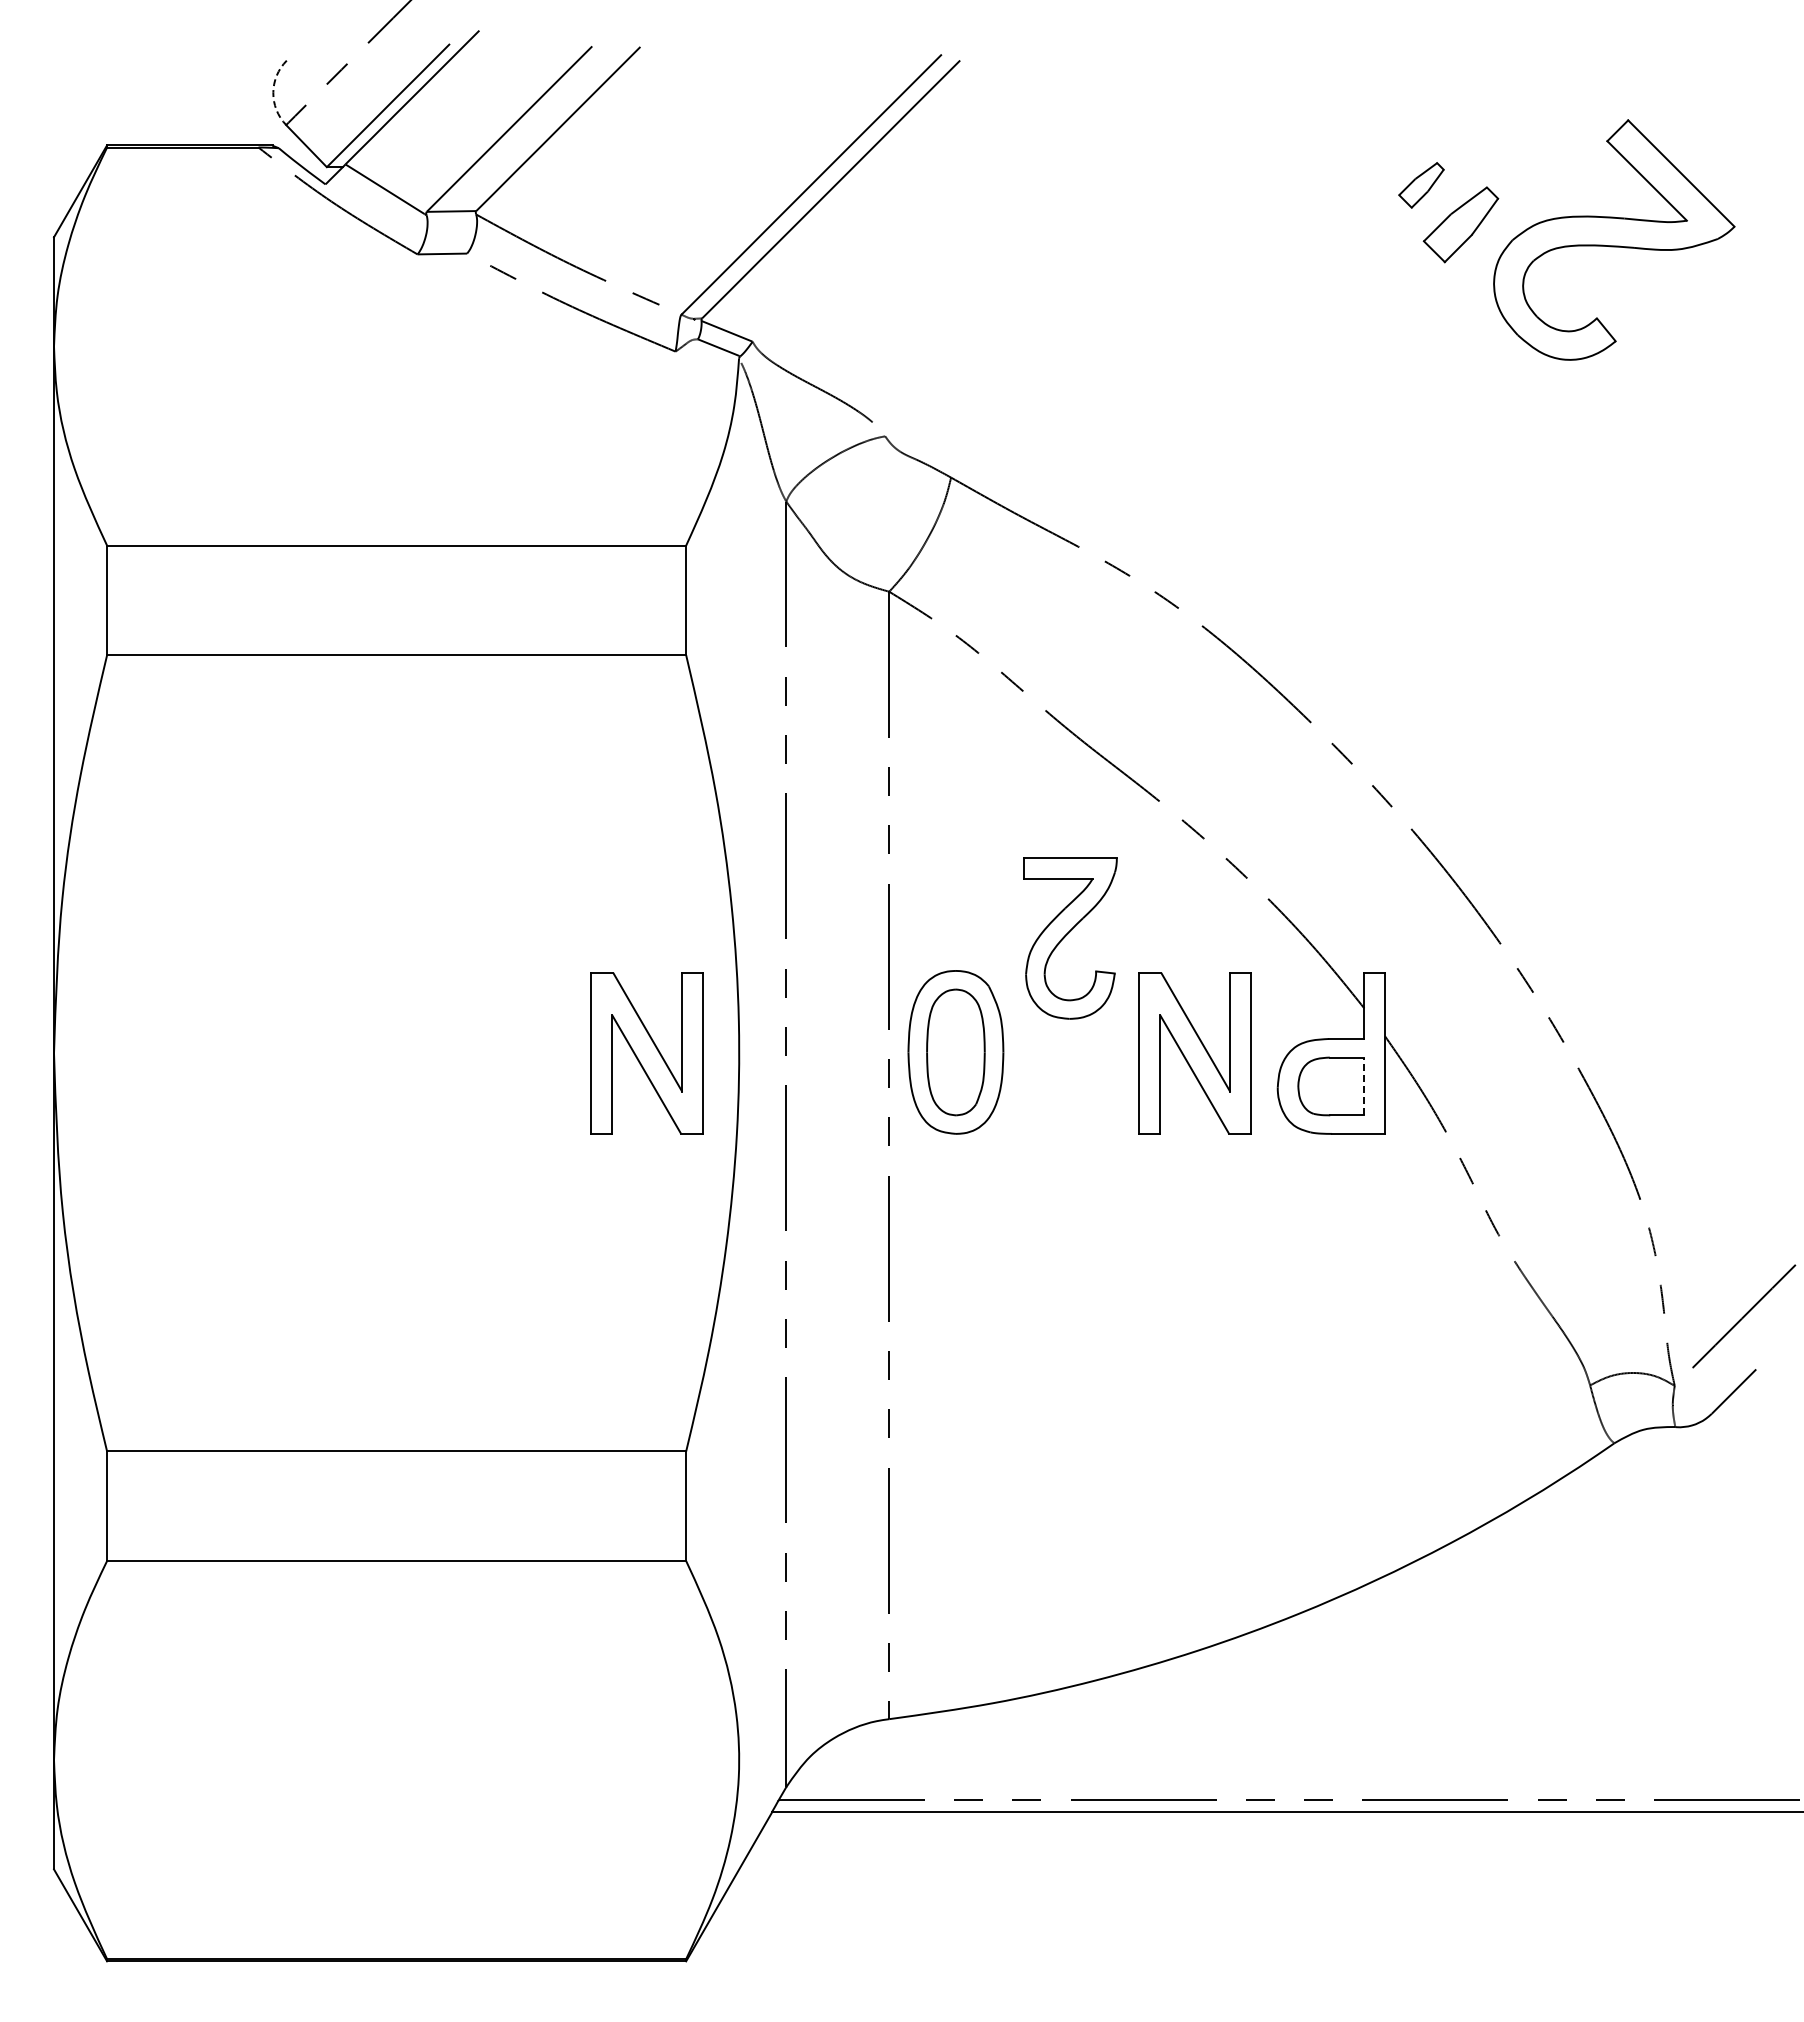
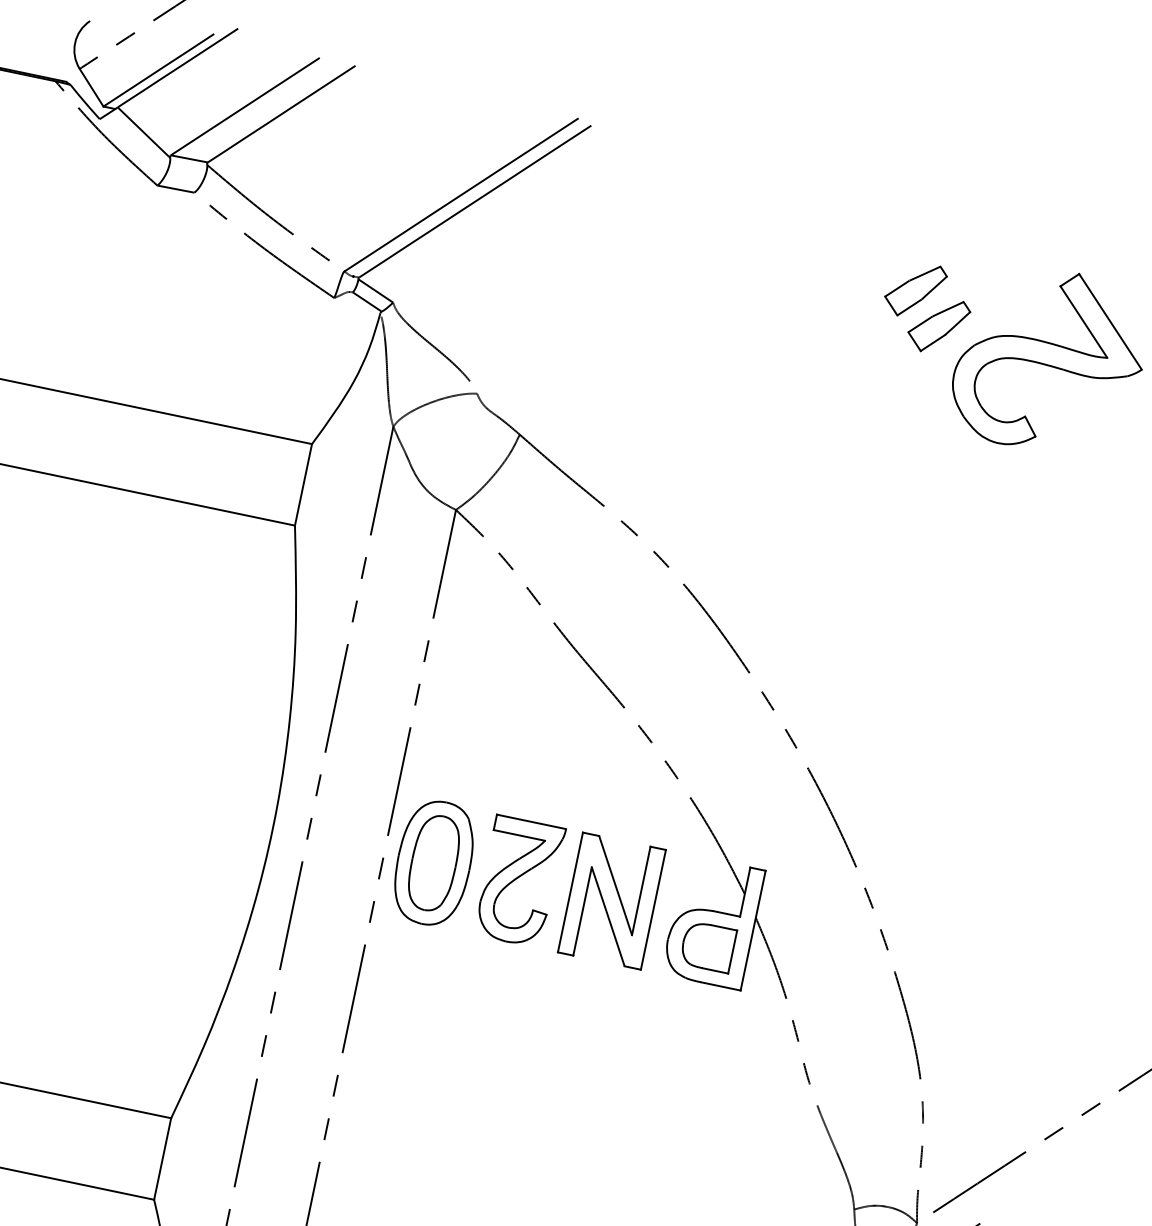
arc: (273, 92) -> (75, 42), dashed -> solid
part: (1421, 185) -> (915, 290), size x1.67
part: (1070, 938) -> (519, 881), moved
part: (646, 1053) -> (203, 815), removed
line: (1364, 1086) -> (732, 952), dashed -> solid

